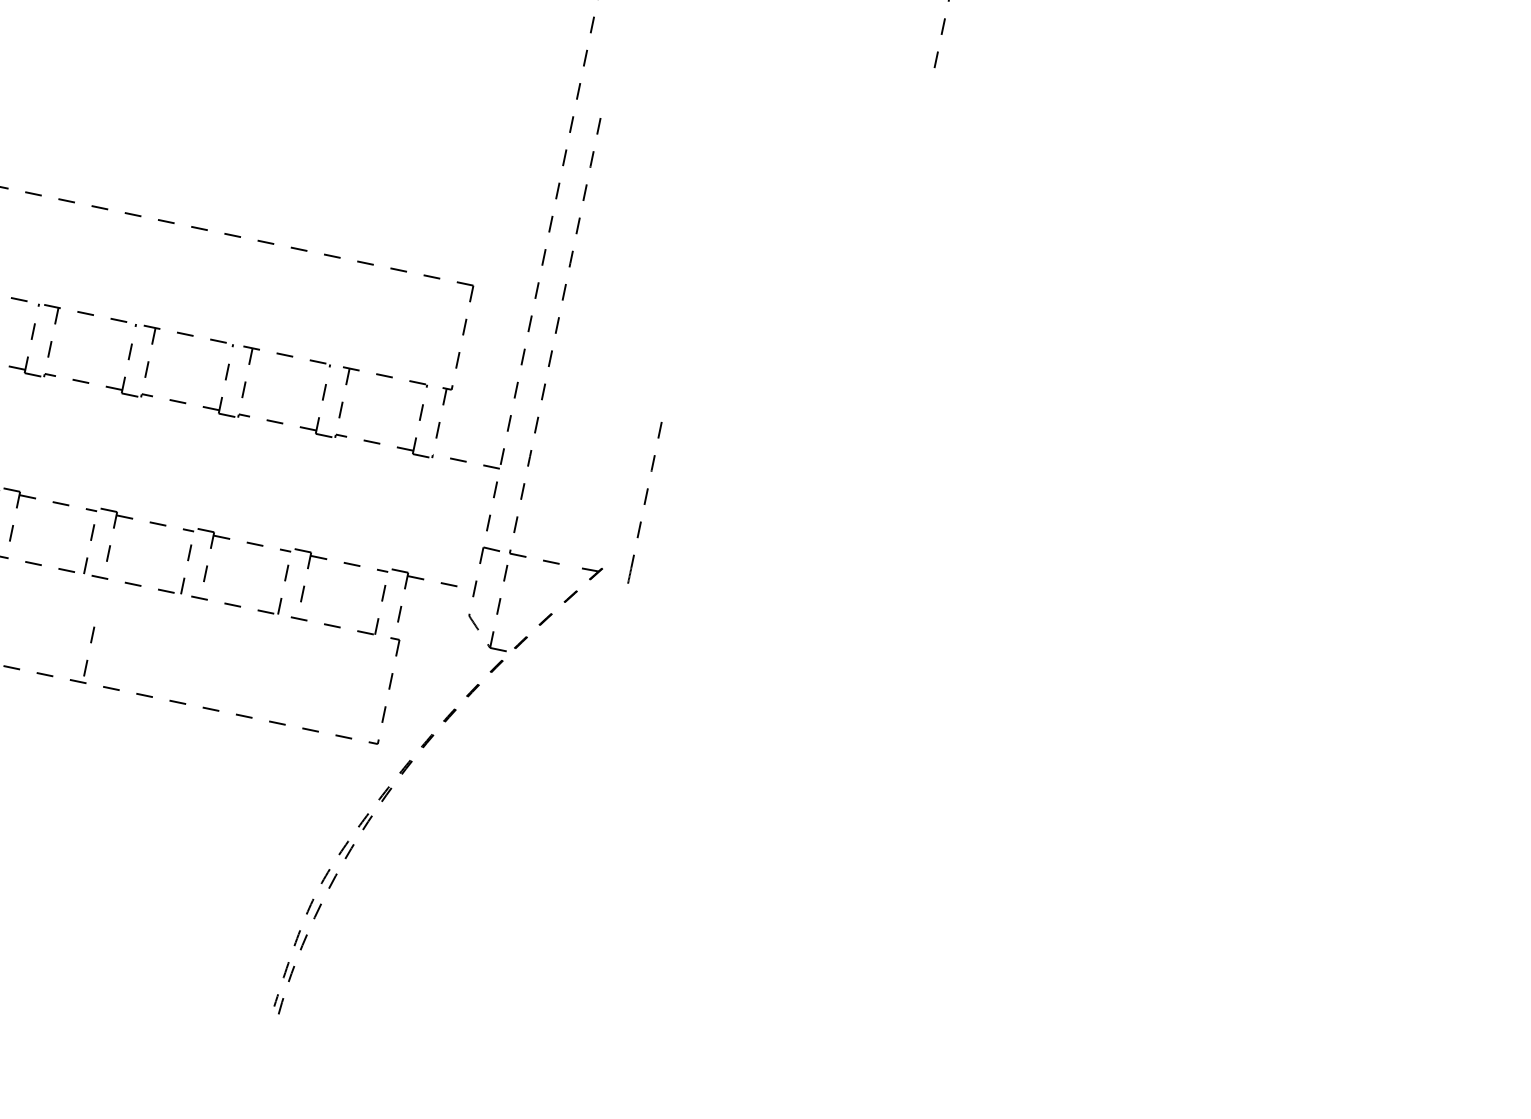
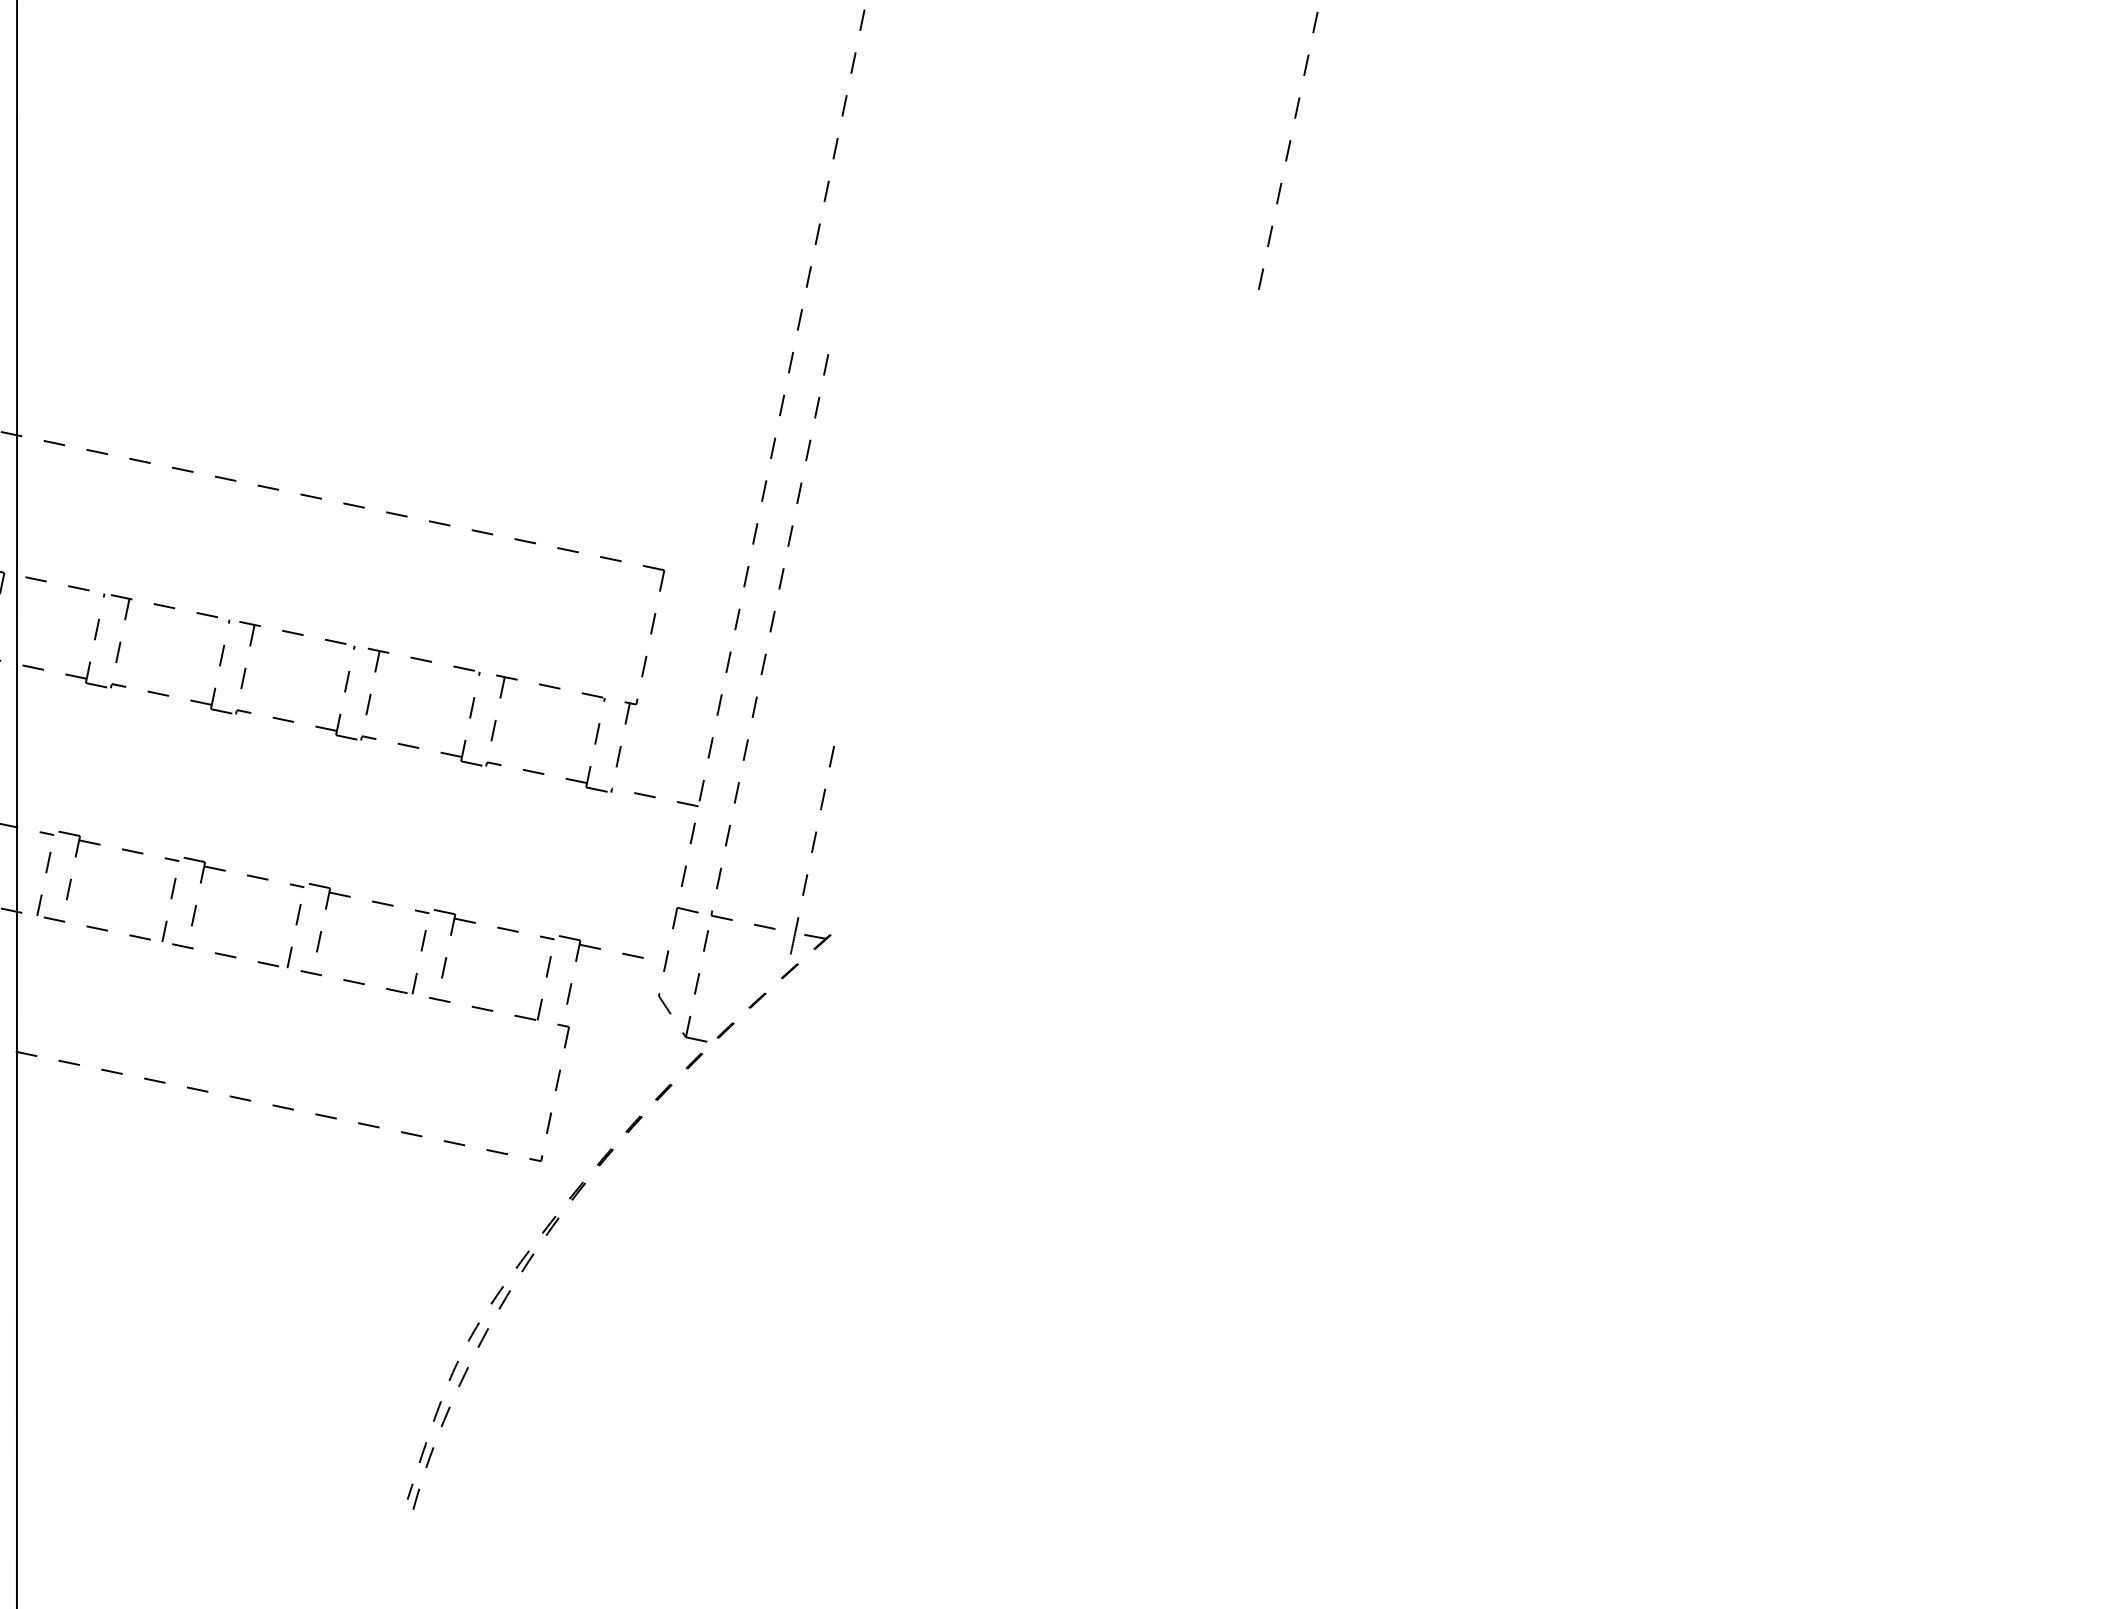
part: (644, 503) -> (812, 850), moved
line: (90, 643) -> (170, 1031), removed

